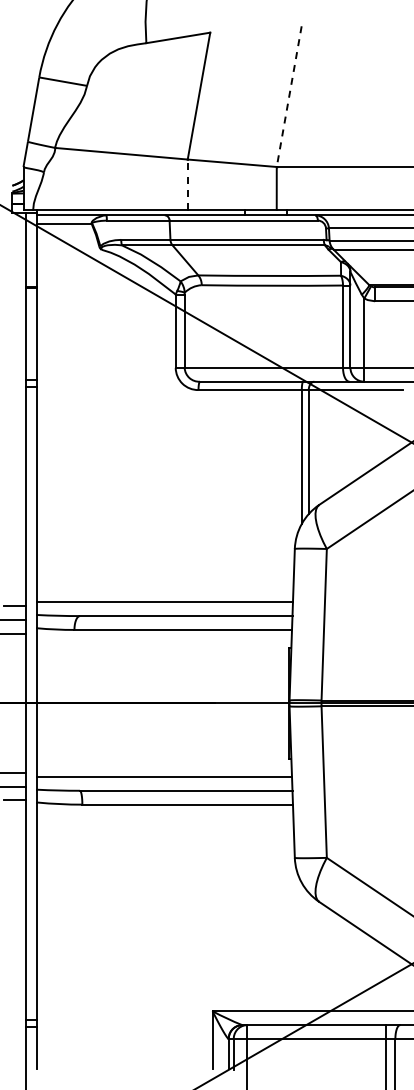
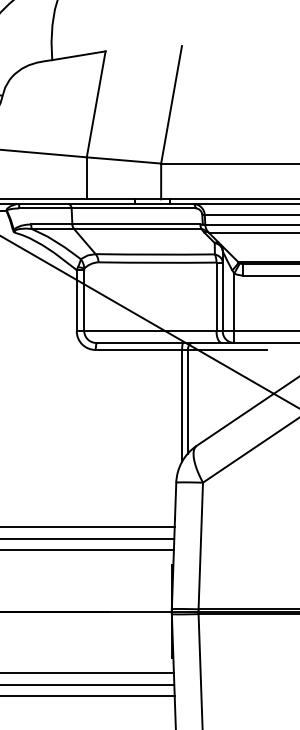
line: (289, 97) -> (171, 105), dashed -> solid
line: (187, 184) -> (86, 178), dashed -> solid

